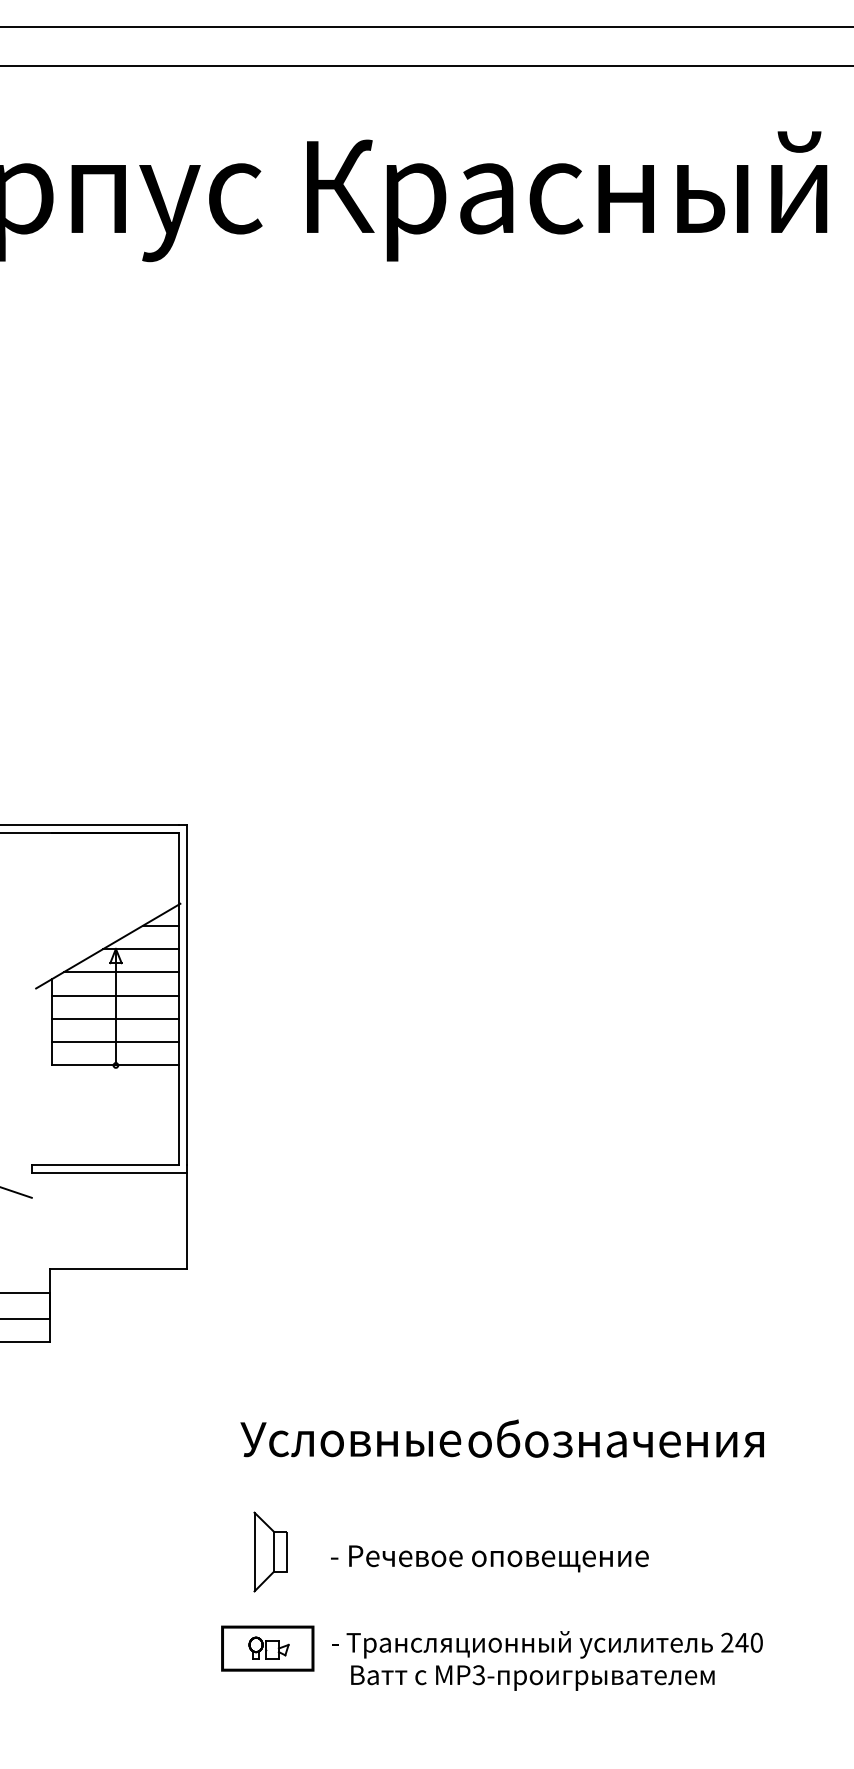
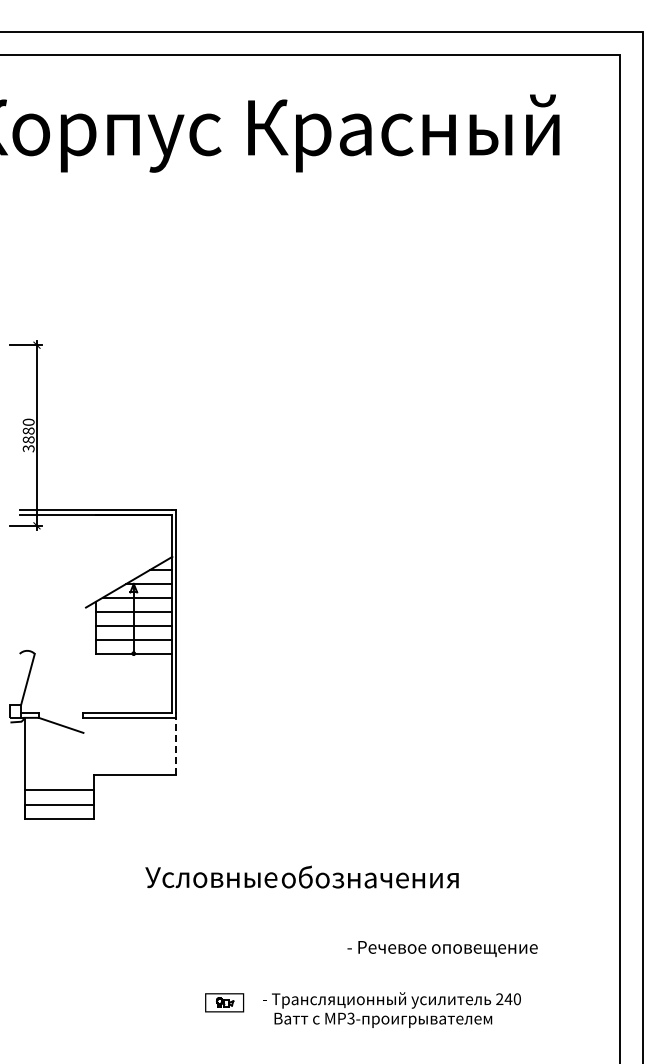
line: (187, 1220) -> (176, 746), solid -> dashed
text: (501, 1437) -> (301, 876), moved
part: (269, 1551) -> (225, 944), removed
text: (489, 1558) -> (442, 948), moved
part: (267, 1648) -> (224, 1002), size x0.7

